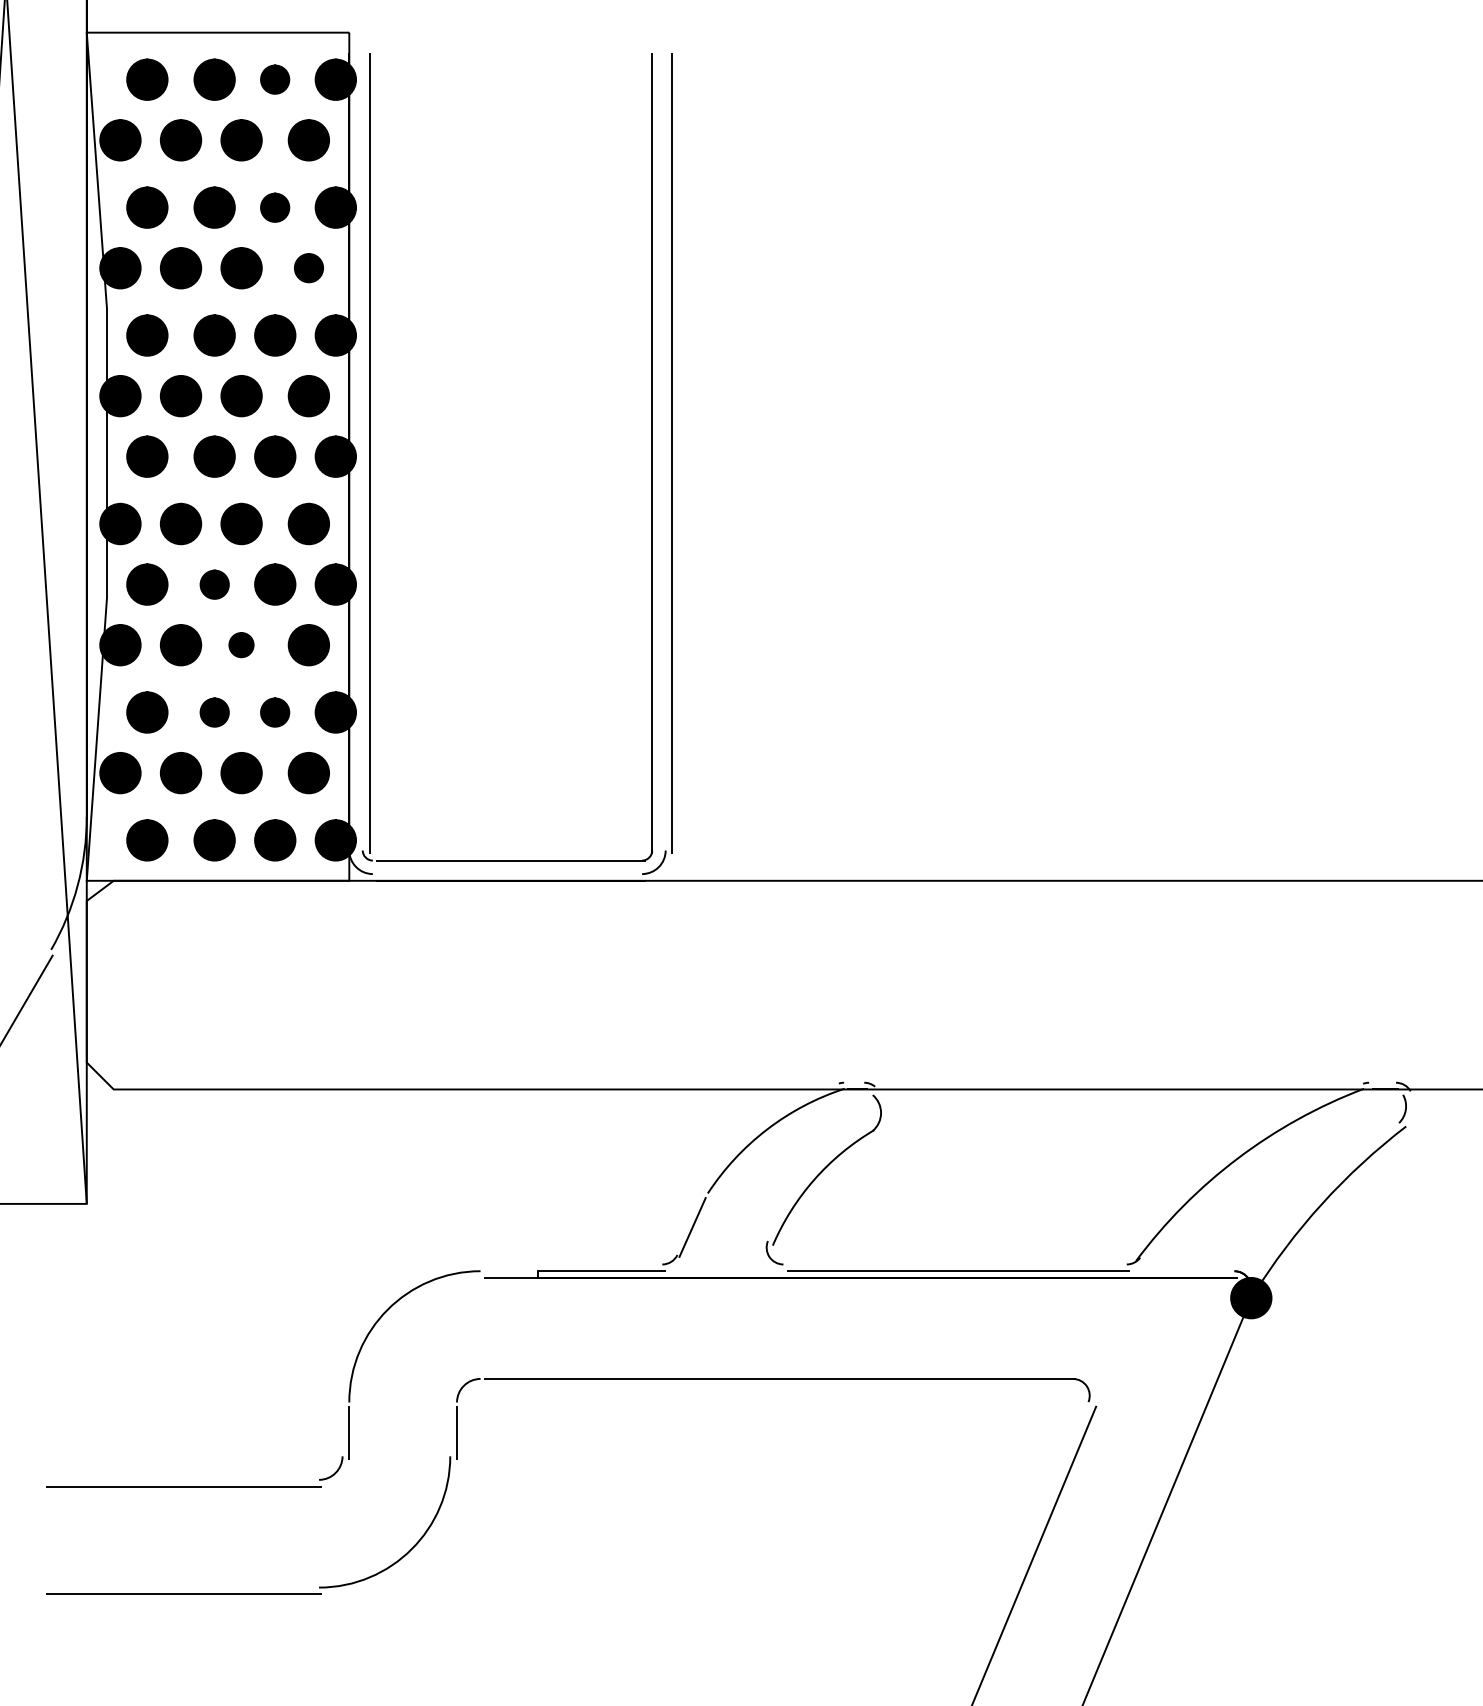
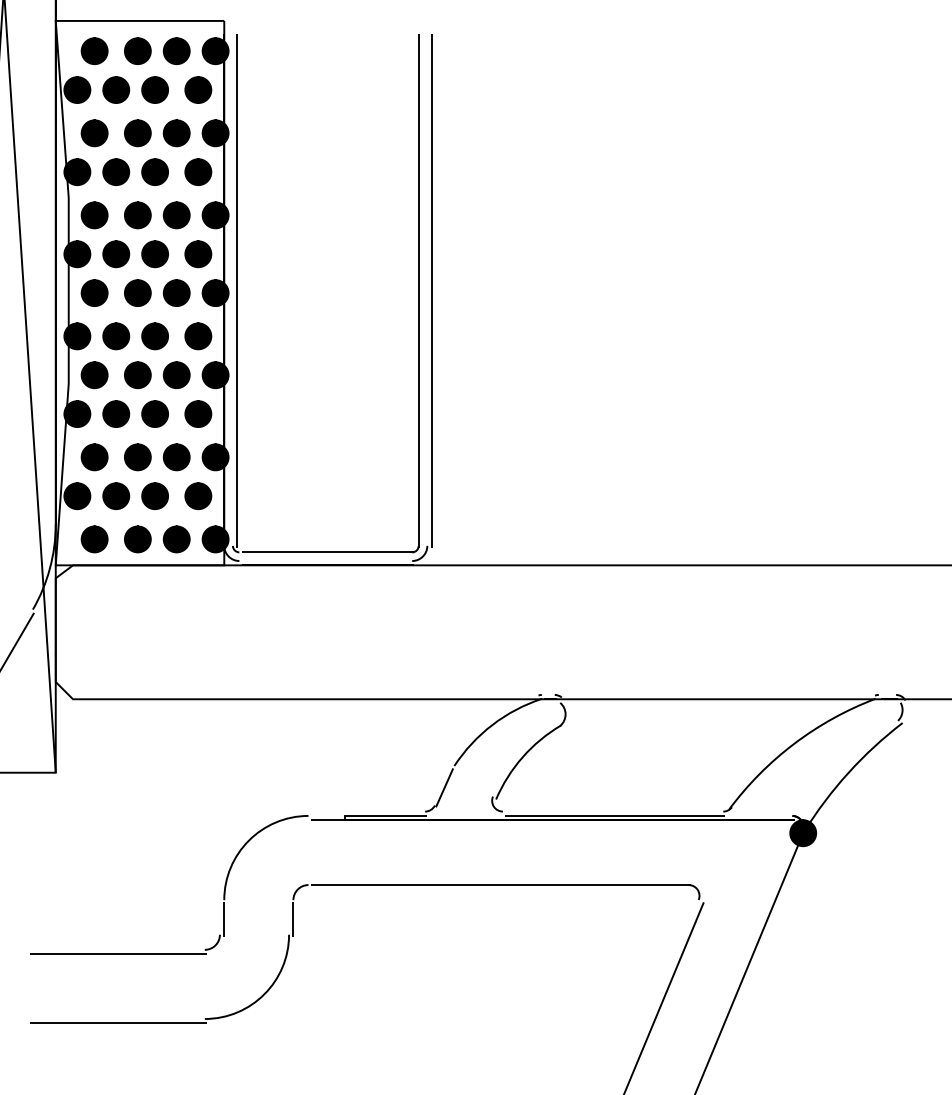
part: (274, 78) -> (176, 50), size x1.43
part: (274, 207) -> (176, 133), size x1.43
part: (309, 267) -> (198, 171), size x1.43
part: (214, 585) -> (137, 375), size x1.43
part: (240, 644) -> (154, 413), size x1.67
part: (214, 712) -> (137, 457), size x1.43
part: (274, 712) -> (176, 457), size x1.43

